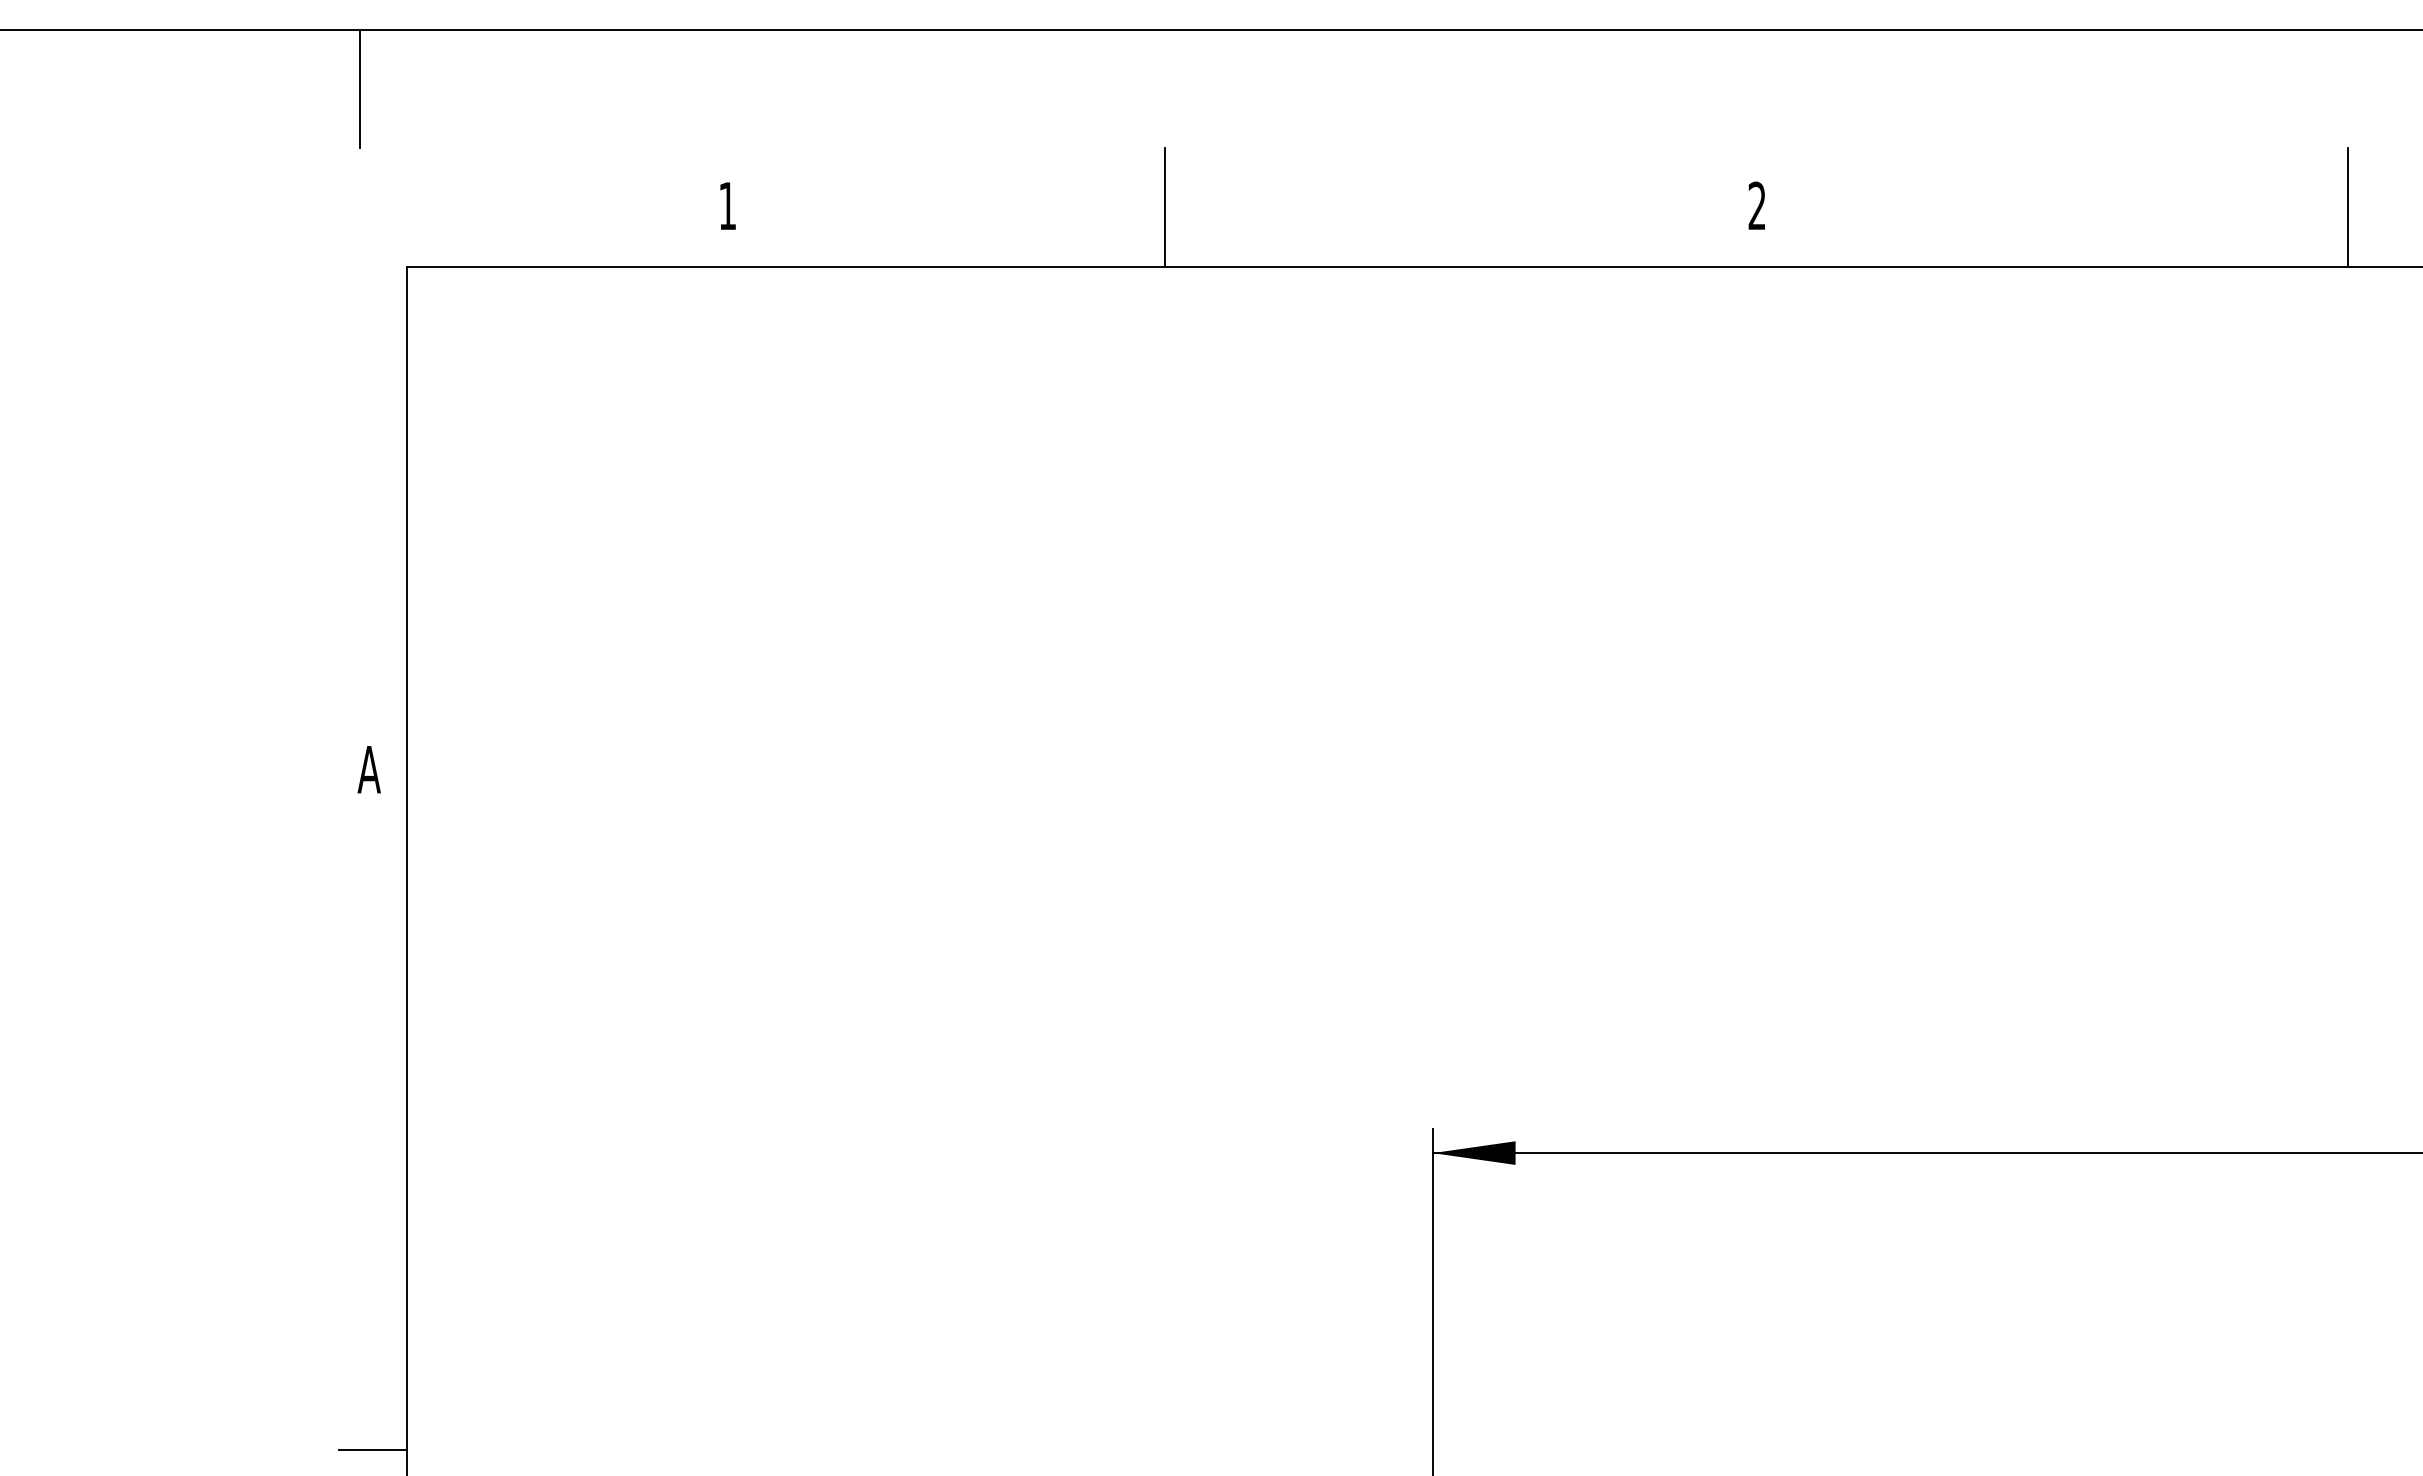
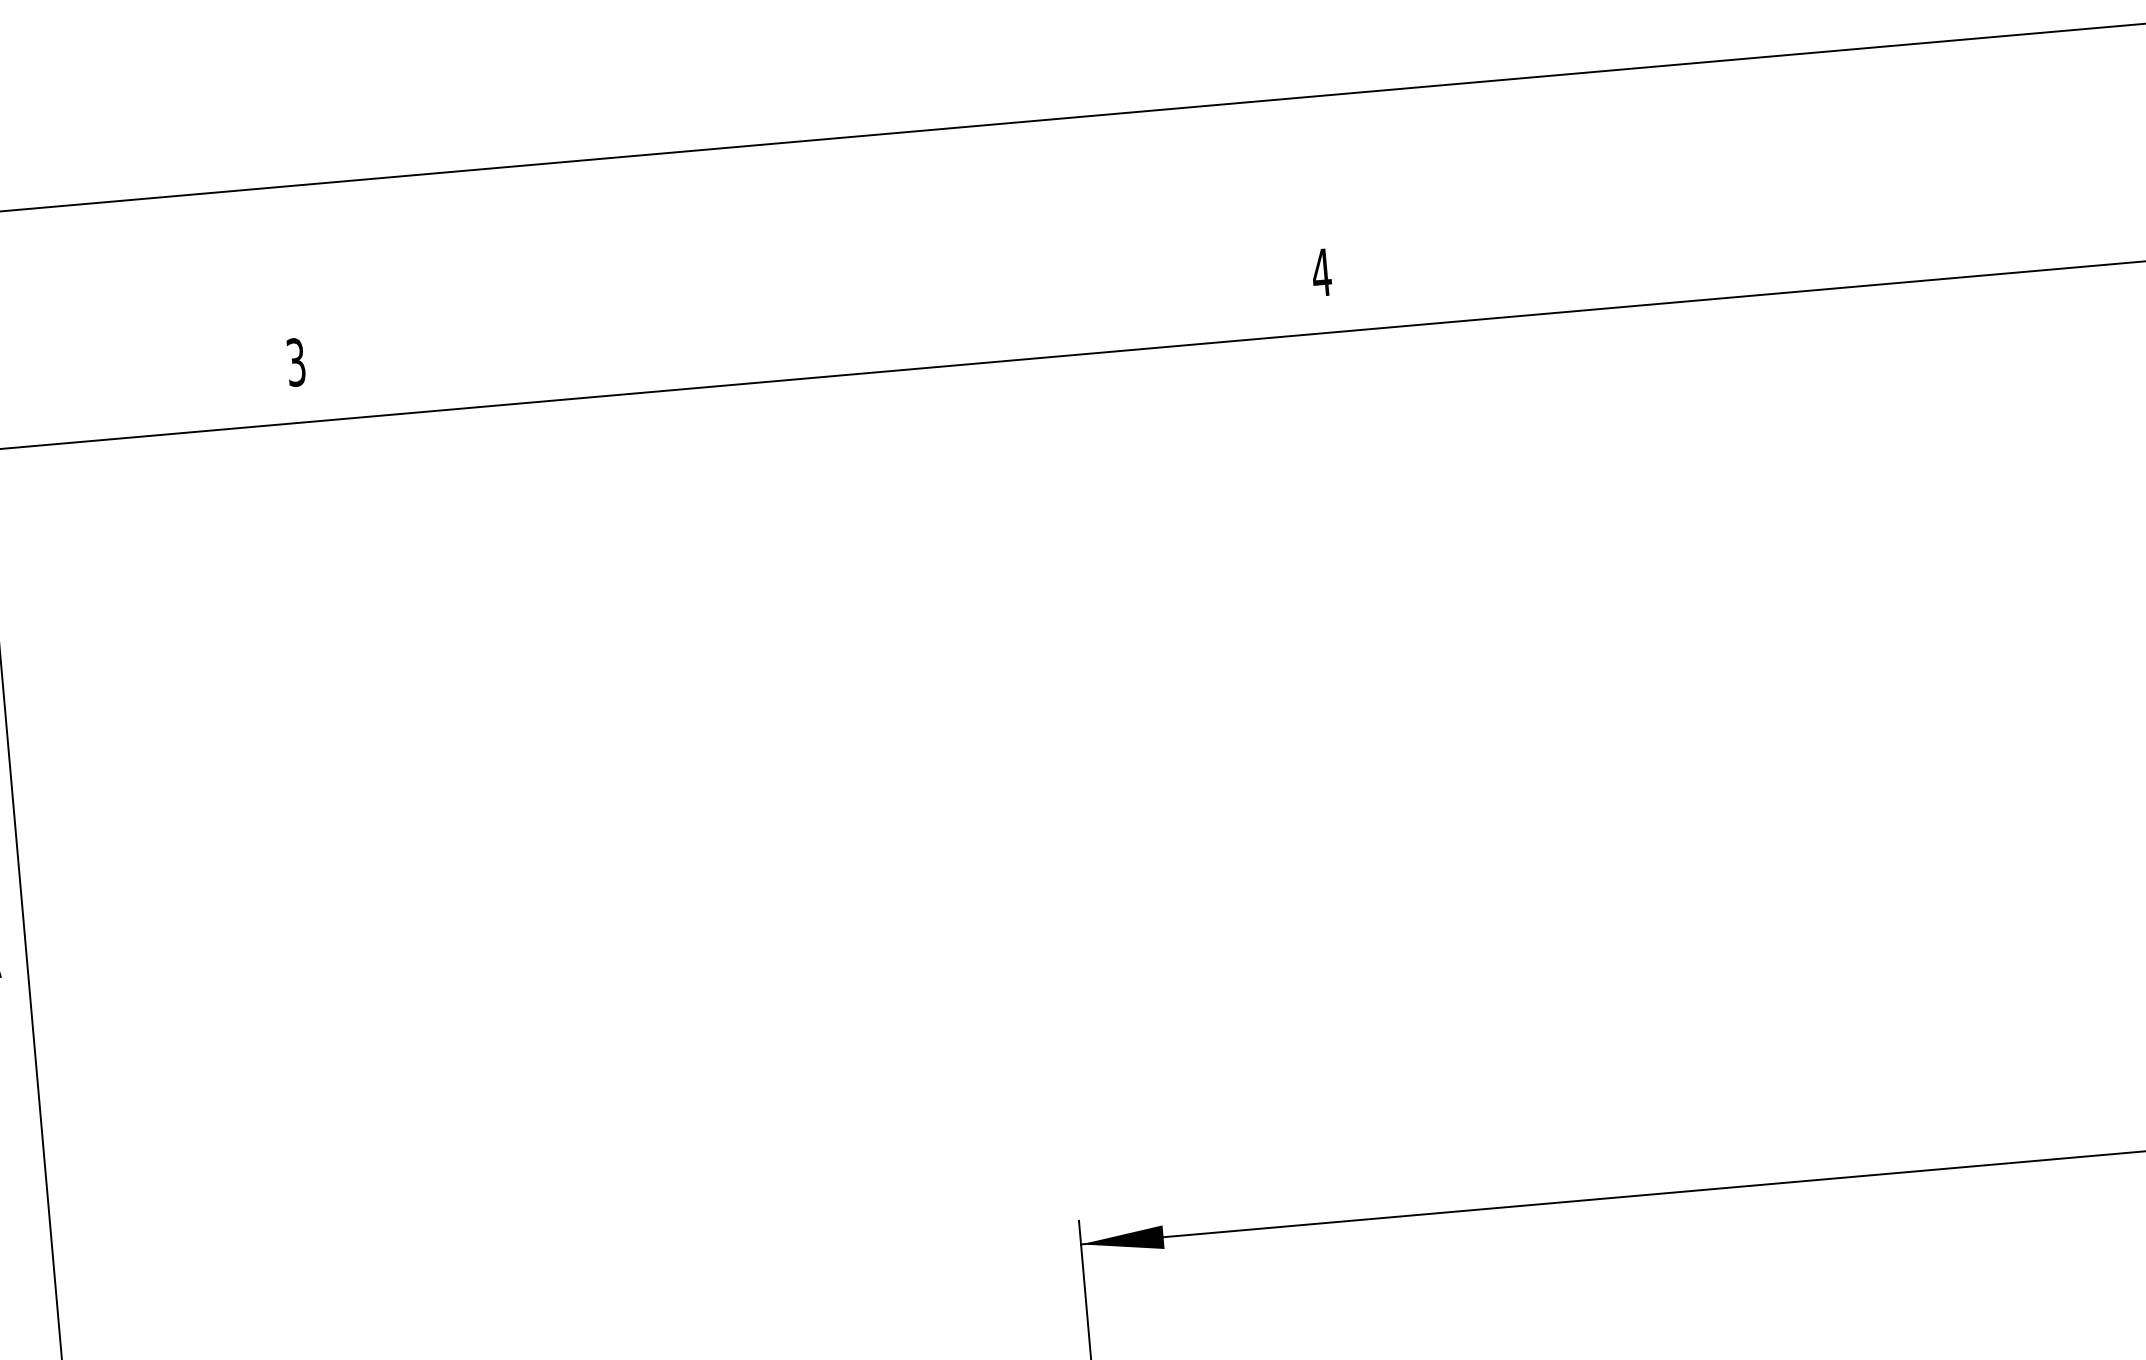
text: (727, 205) -> (295, 361), 1 -> 3
text: (1756, 205) -> (1320, 272), 2 -> 4
line: (1164, 207) -> (731, 325), removed
line: (2348, 207) -> (1910, 222), removed

